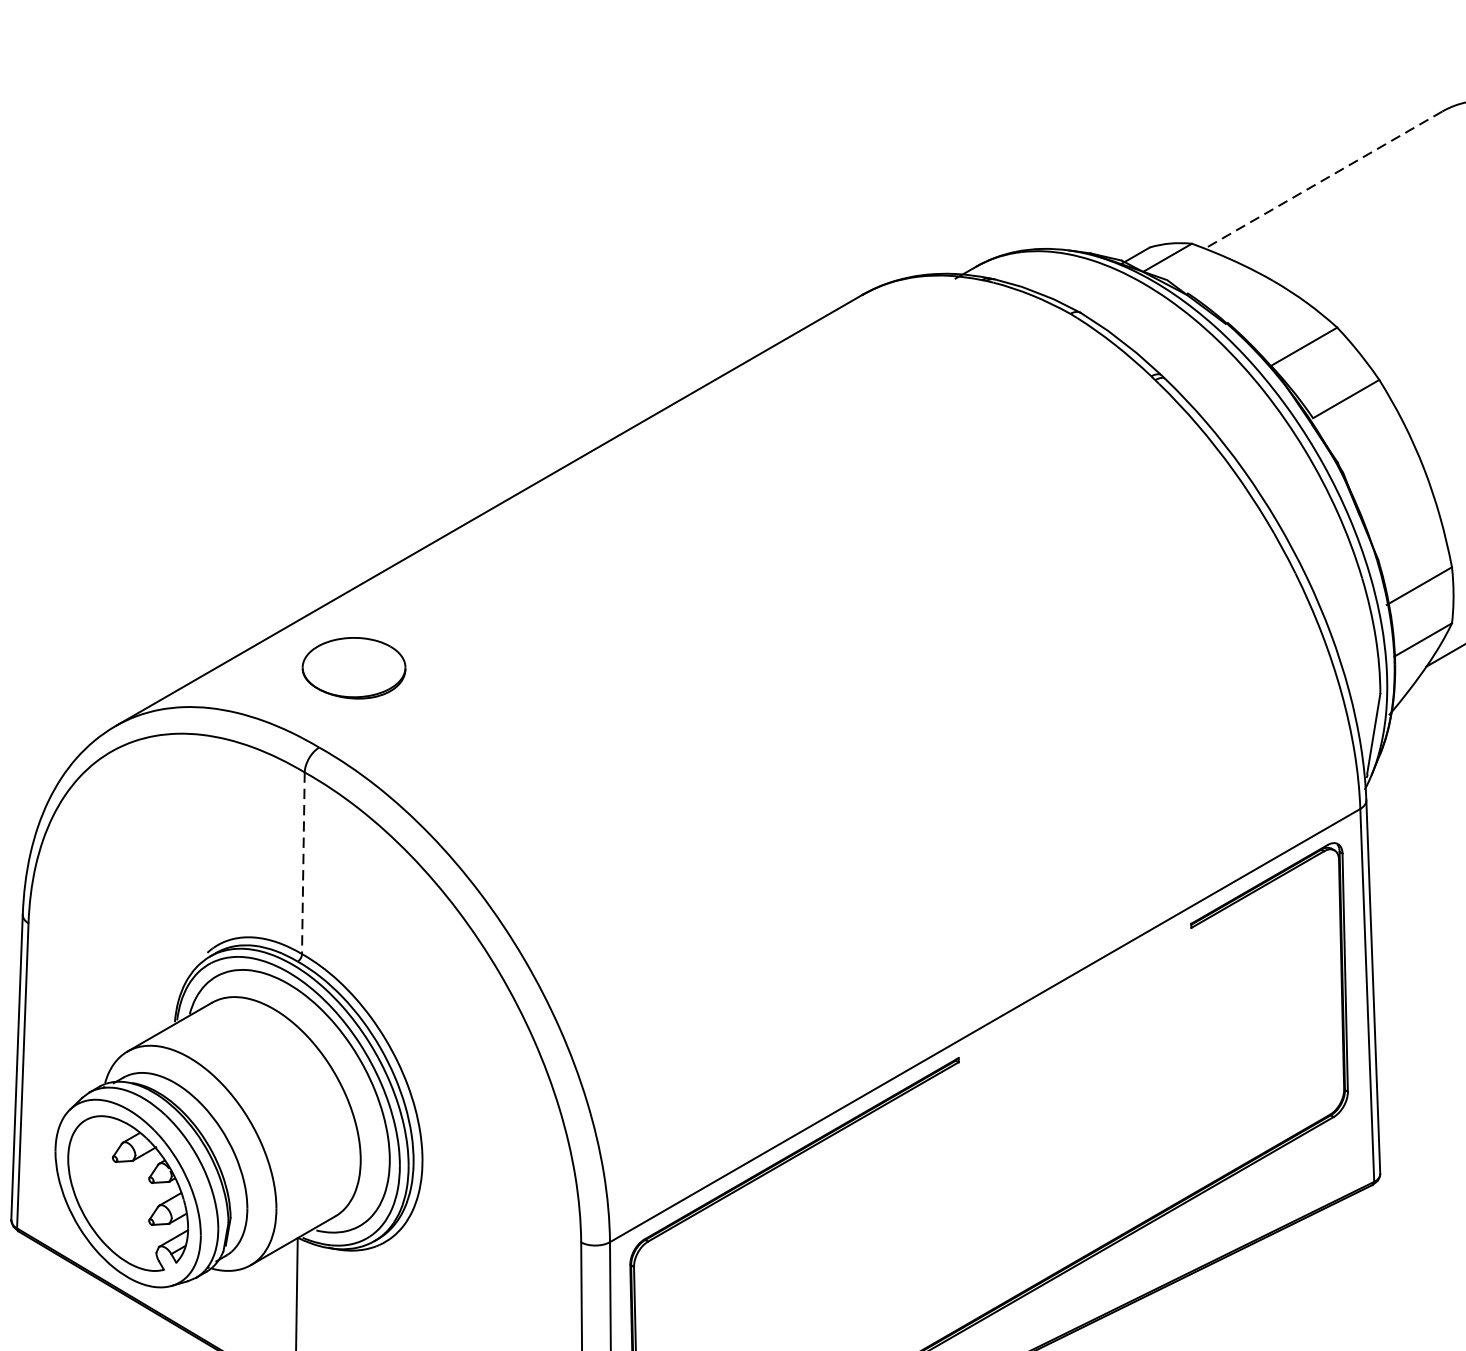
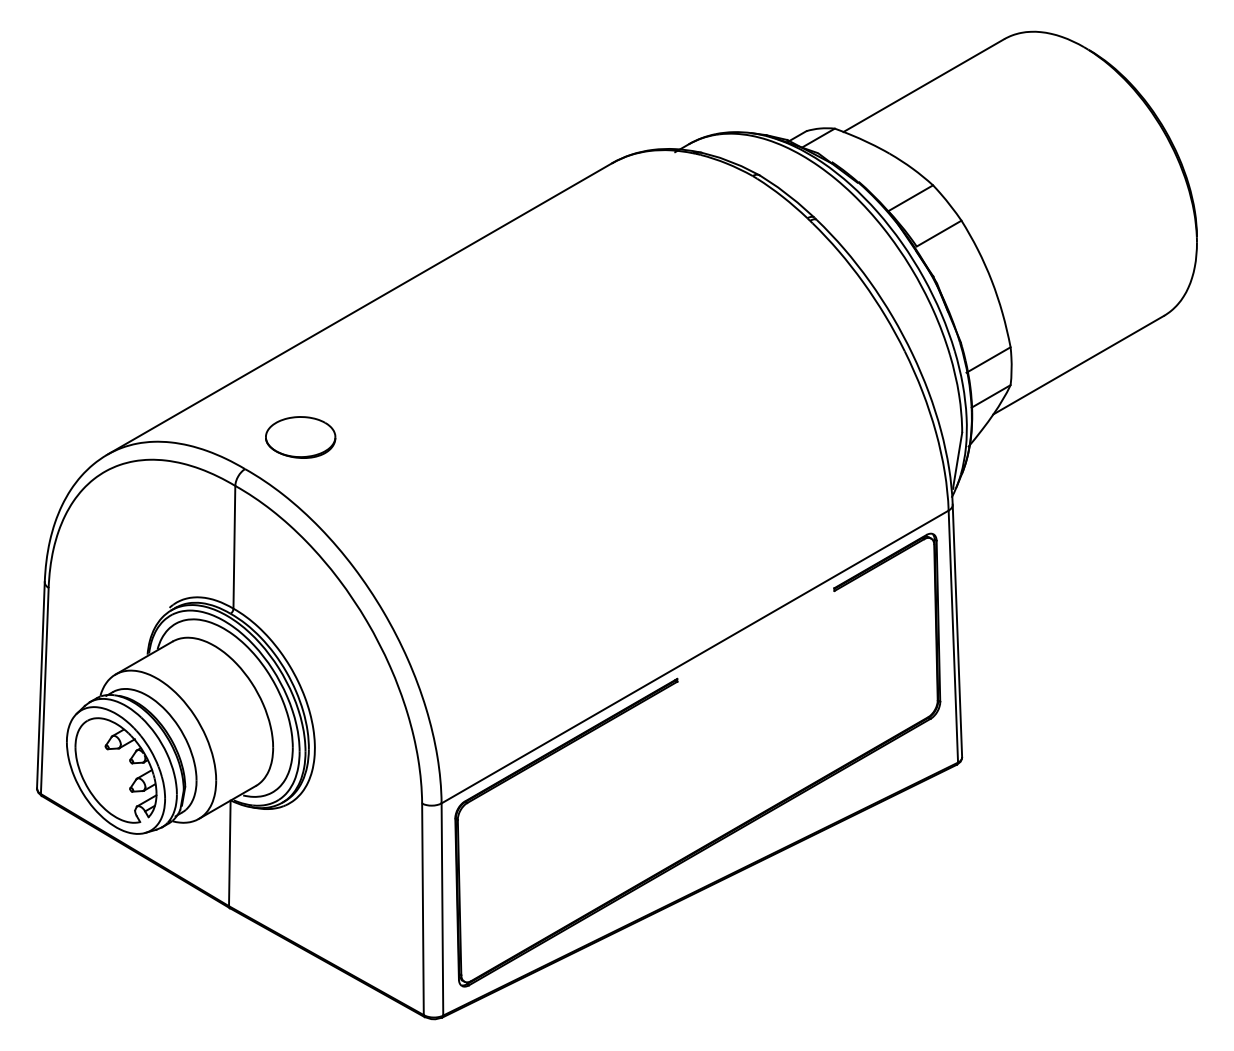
line: (1323, 179) -> (923, 85), dashed -> solid
part: (353, 668) -> (300, 437), moved
line: (303, 863) -> (234, 547), dashed -> solid

